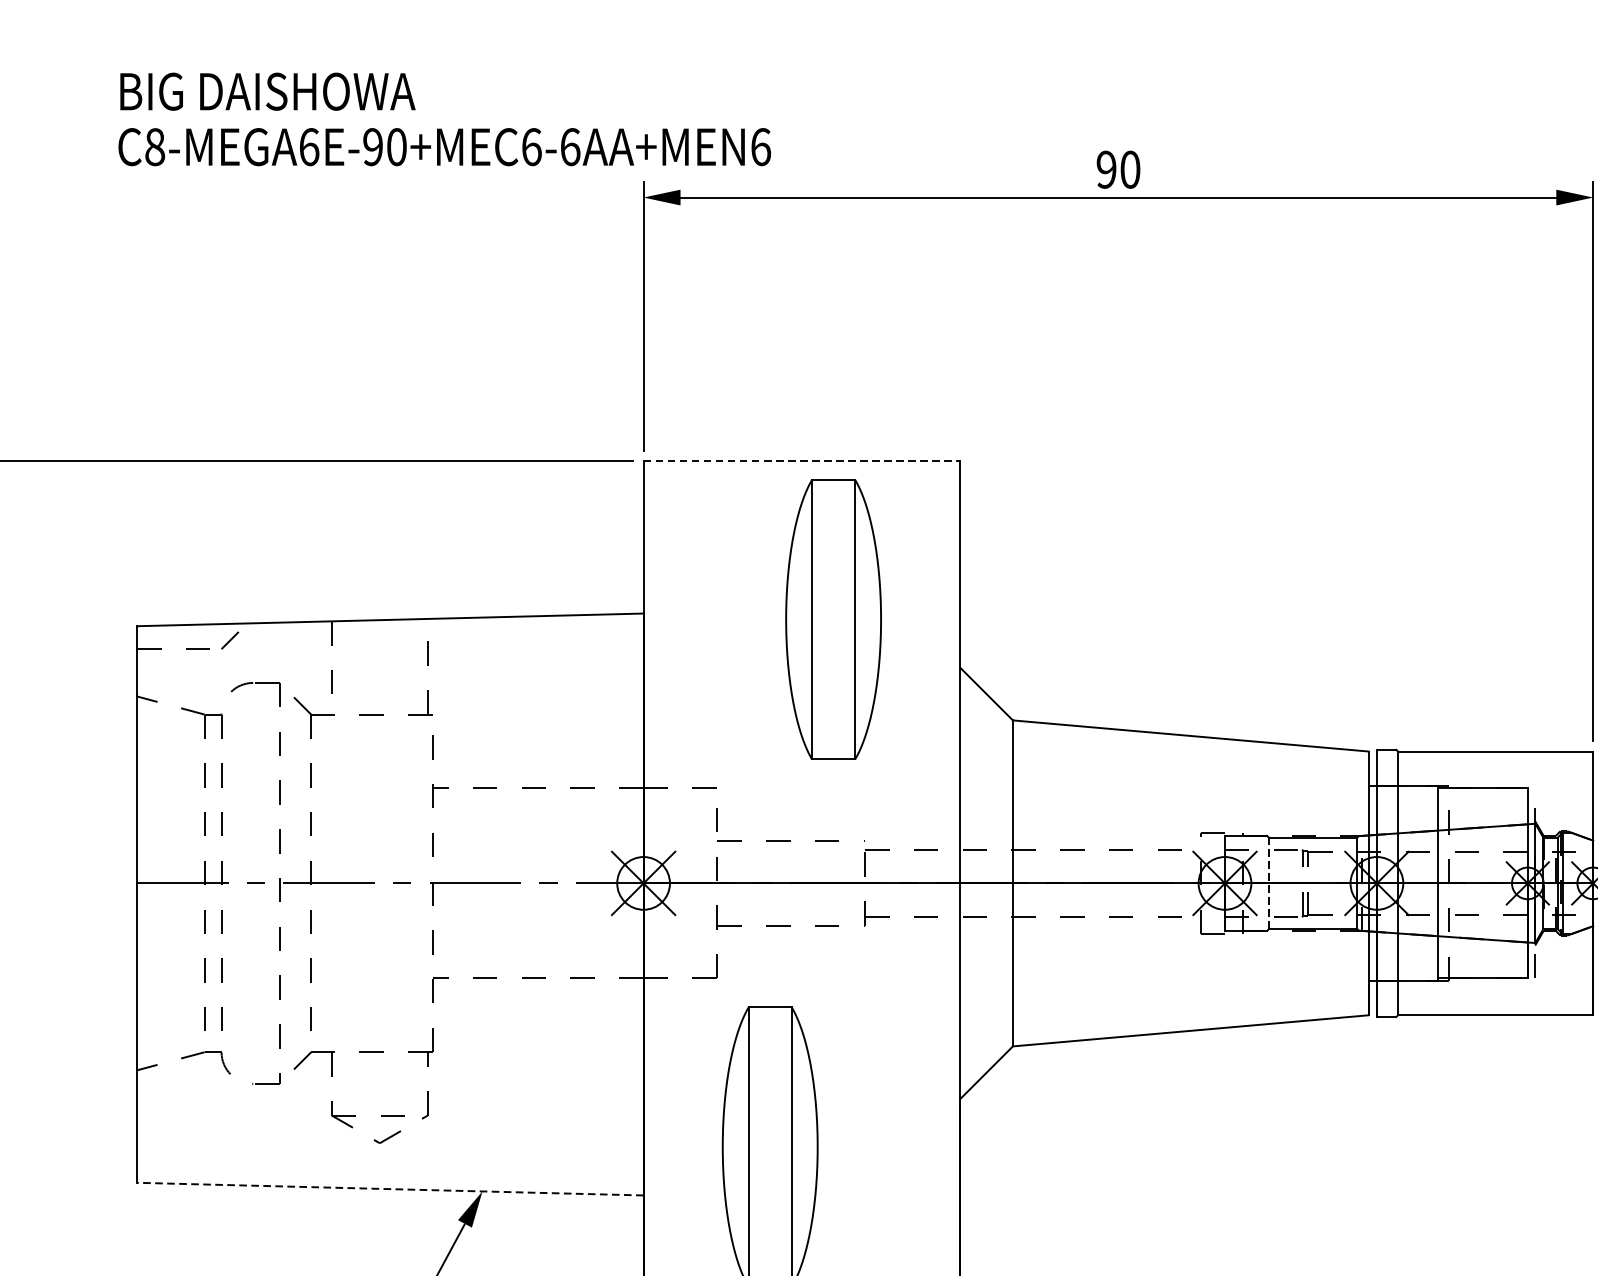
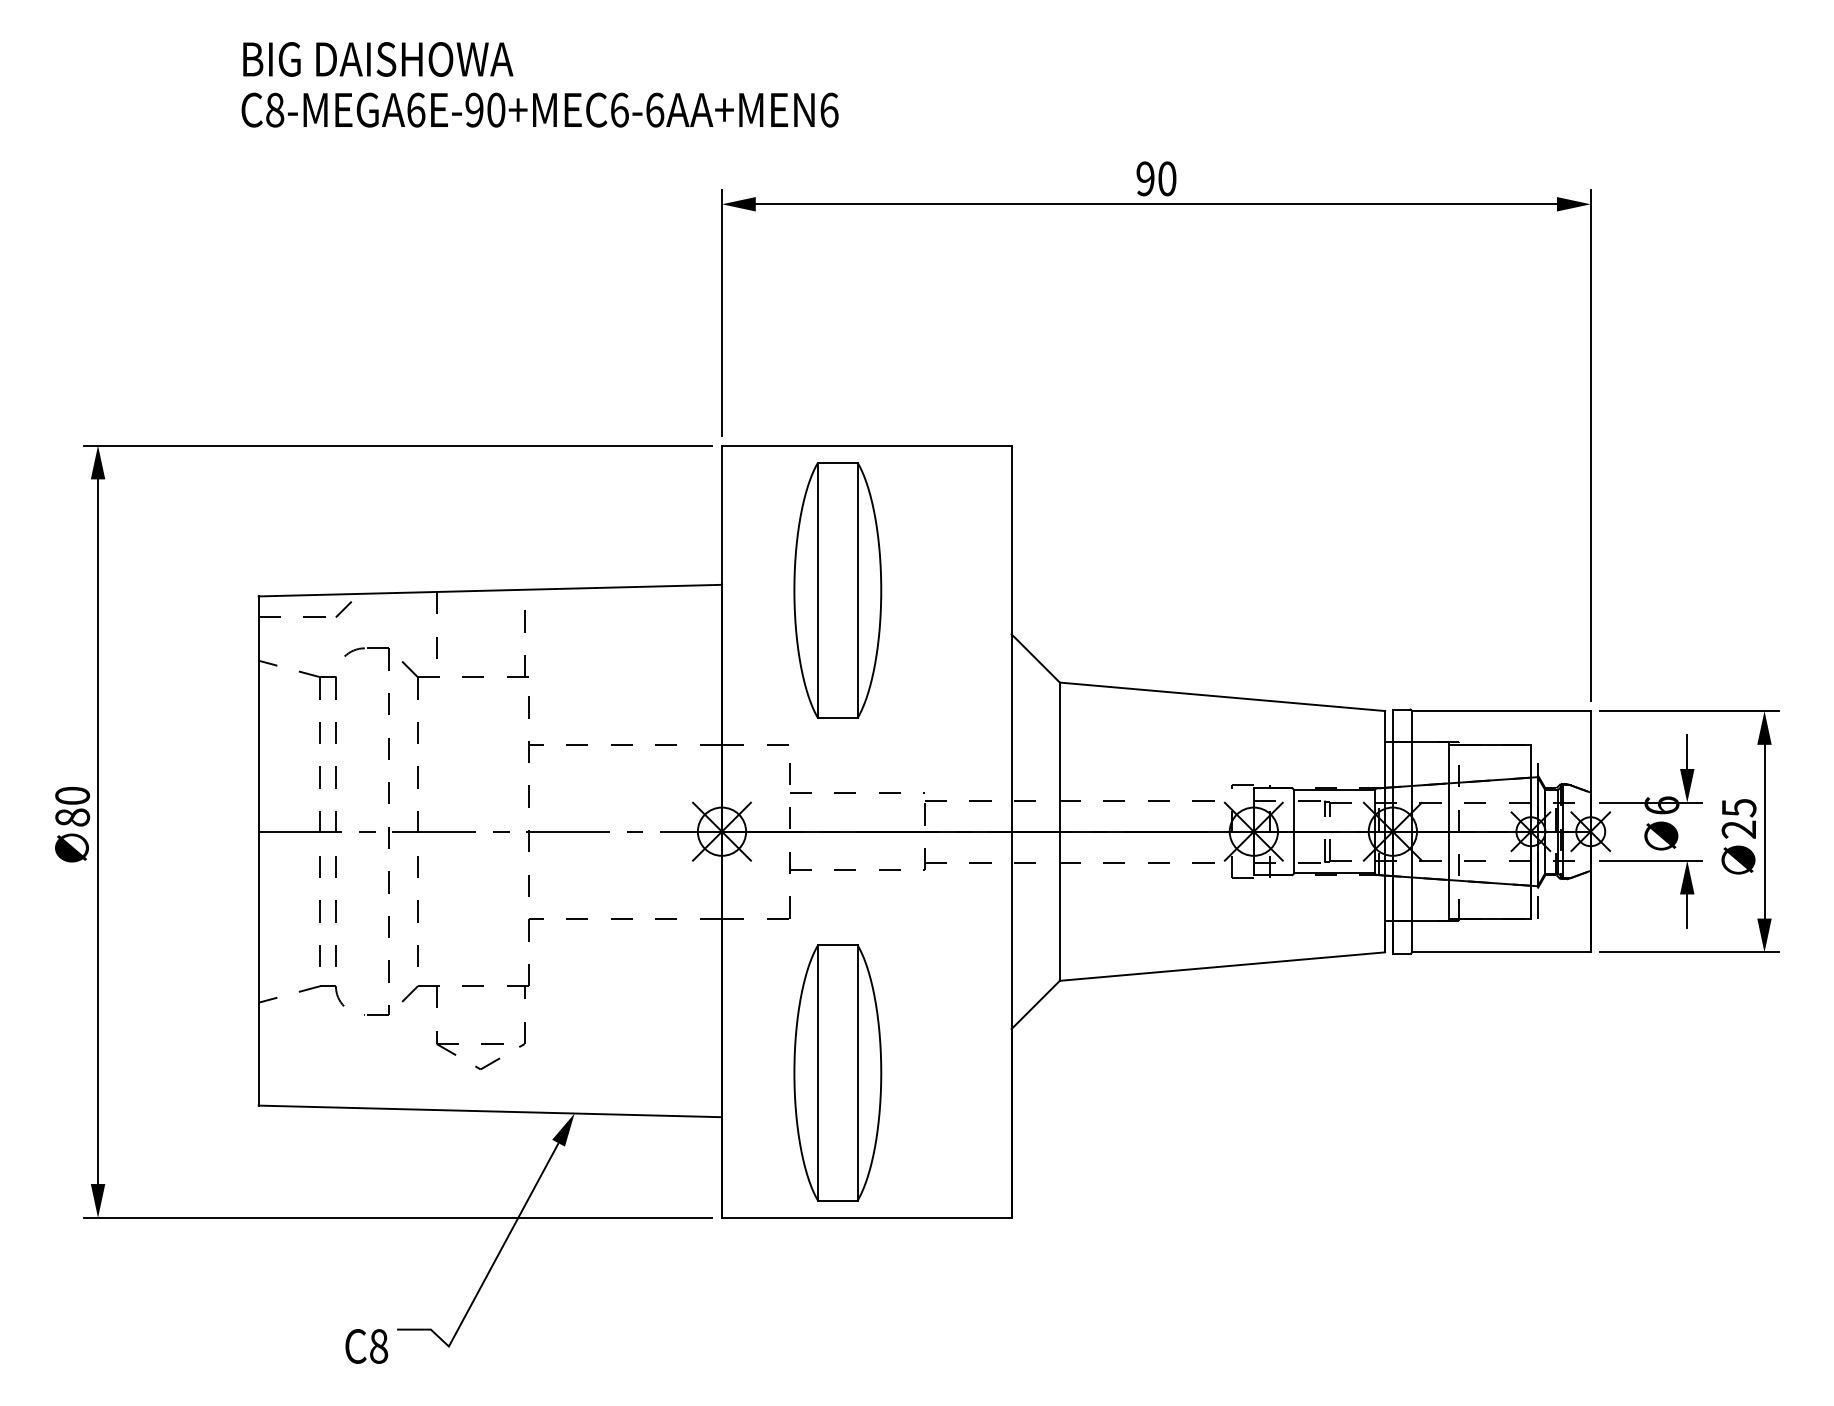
text: (444, 119) -> (539, 84), moved
line: (801, 461) -> (866, 445), dashed -> solid
part: (833, 619) -> (837, 590), moved
line: (1269, 883) -> (1294, 831), dashed -> solid
line: (390, 1189) -> (490, 1111), dashed -> solid

